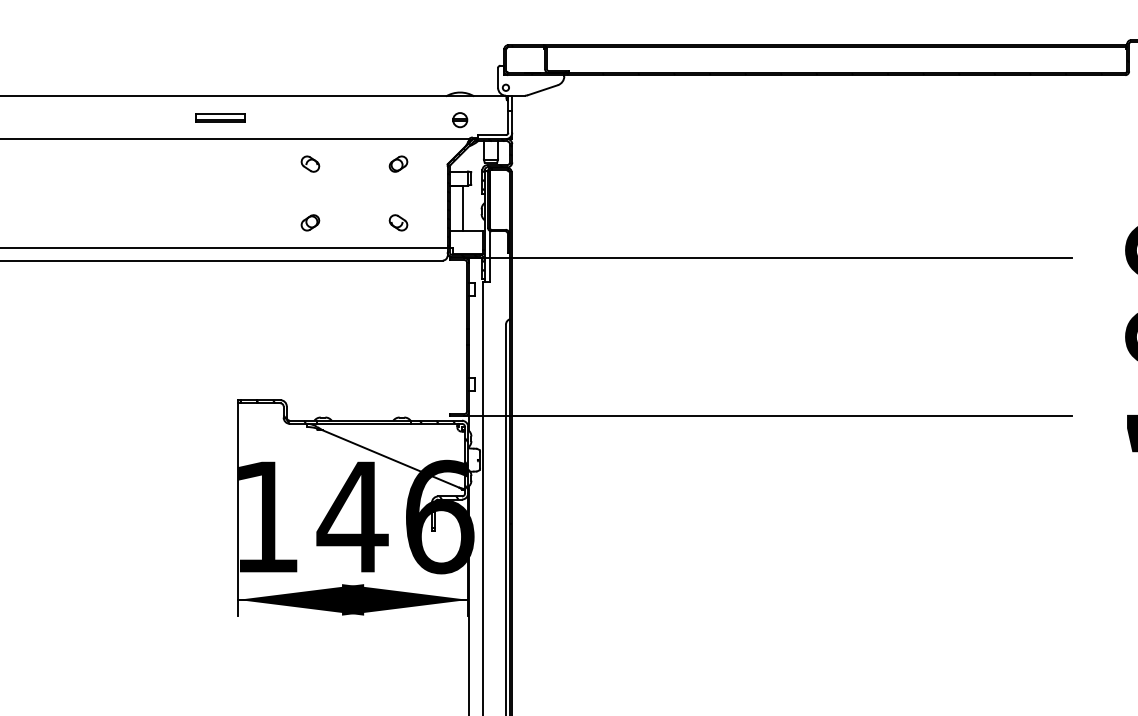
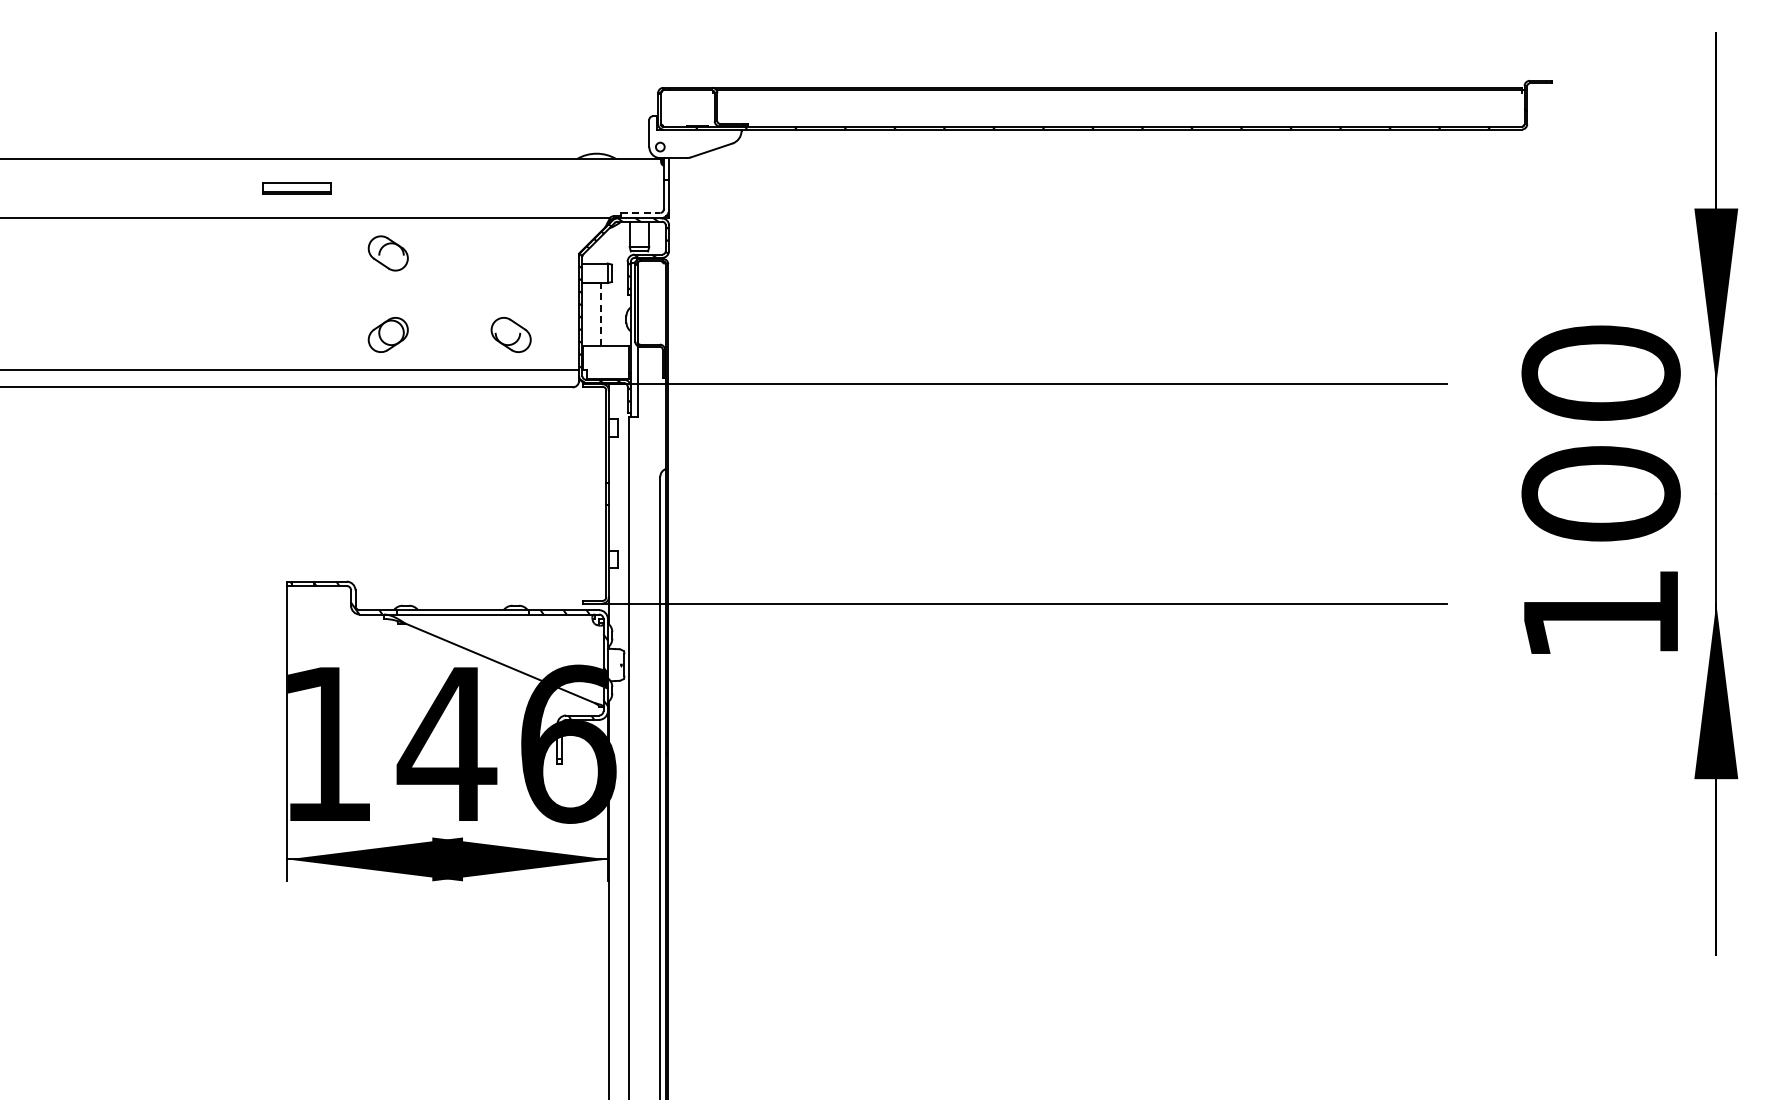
part: (219, 117) -> (296, 188), moved
part: (460, 119) -> (596, 191), removed
line: (491, 134) -> (640, 212), solid -> dashed
part: (310, 163) -> (388, 252), size x1.6
part: (398, 163) -> (510, 252), removed
line: (463, 207) -> (601, 313), solid -> dashed
part: (310, 222) -> (388, 334), size x1.6
part: (398, 222) -> (510, 334), size x1.6

